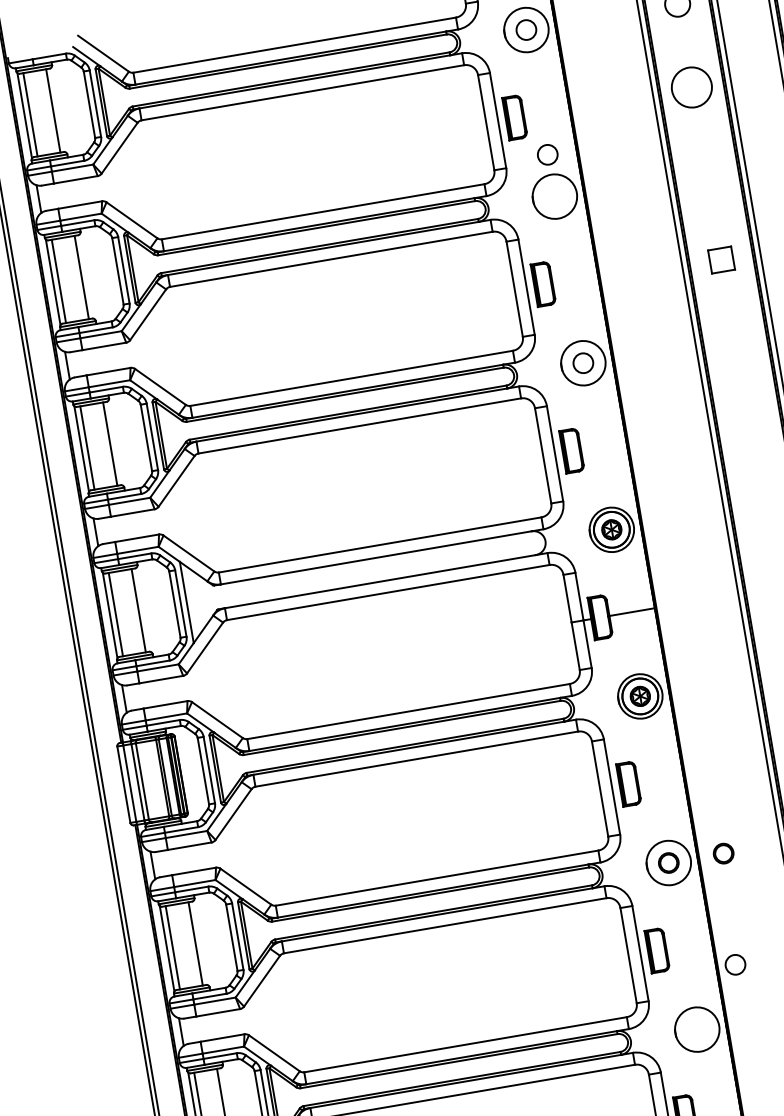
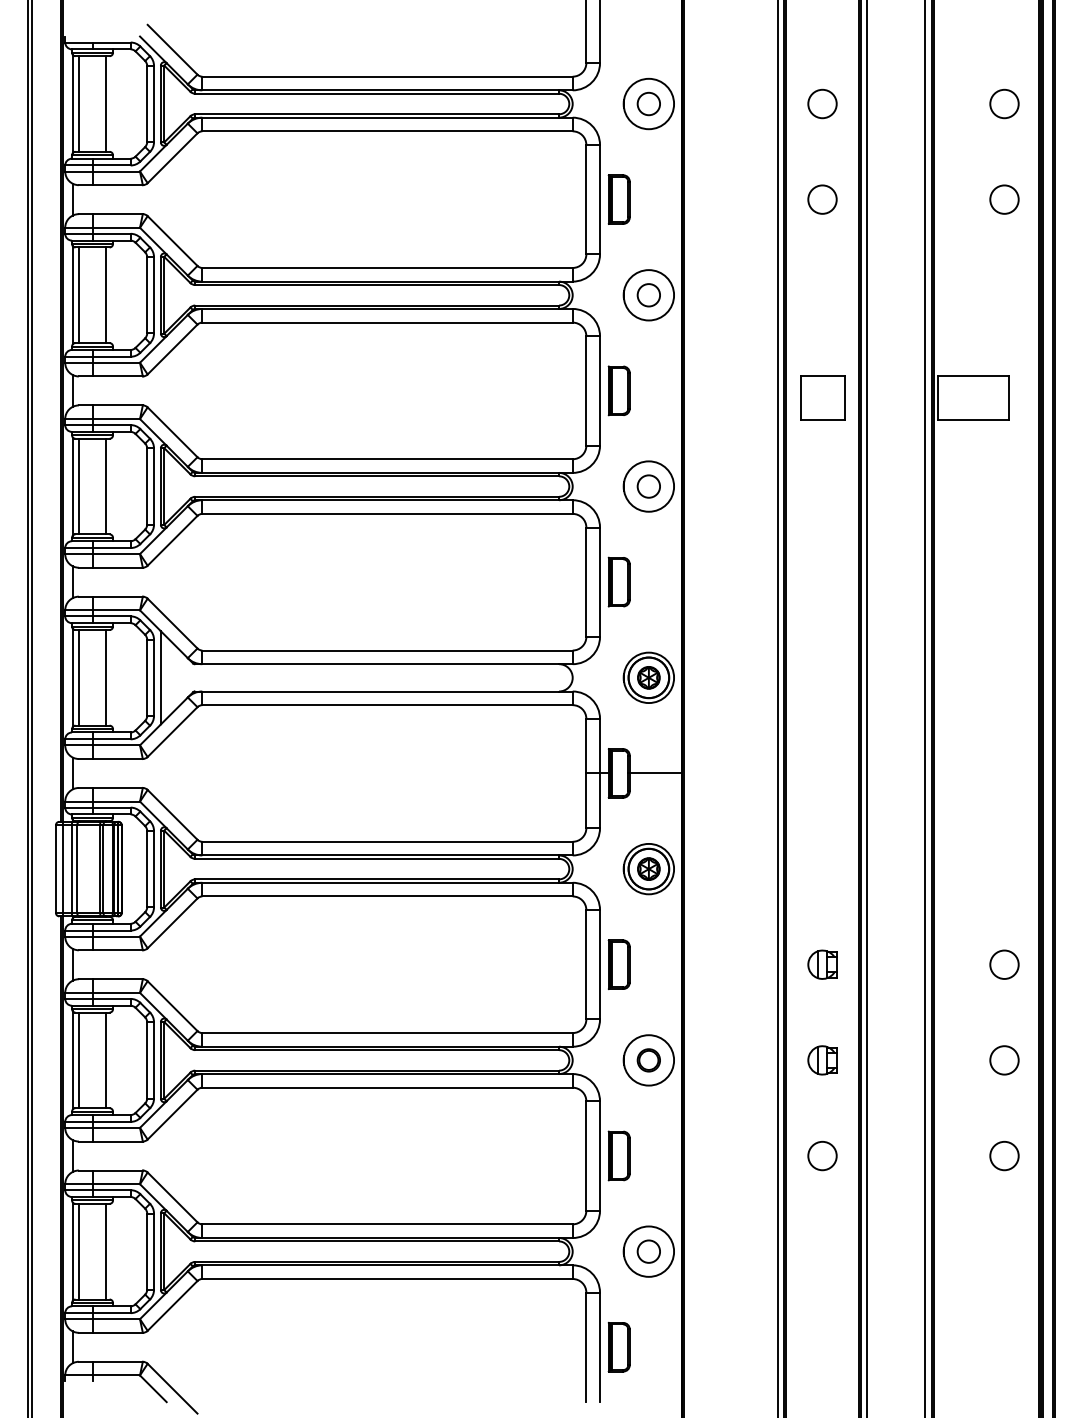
circle: (691, 87) -> (822, 199), size x0.62
circle: (547, 155) -> (648, 295), moved
part: (721, 259) -> (822, 397), size x1.67
part: (723, 853) -> (711, 1060), removed
circle: (735, 964) -> (648, 1251), moved

